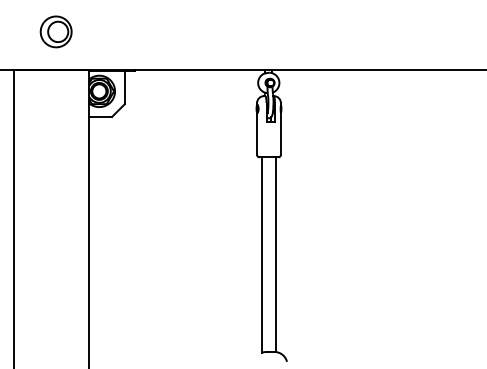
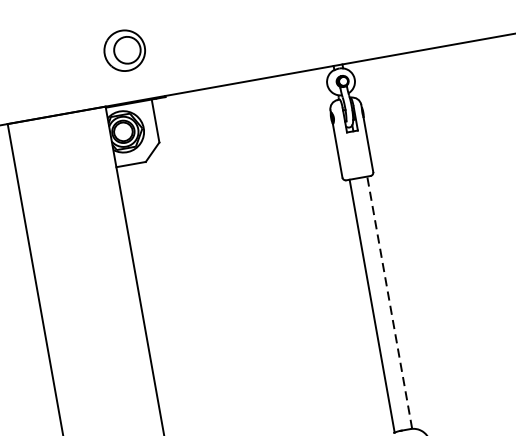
part: (55, 31) -> (123, 50), moved
line: (275, 254) -> (389, 302), solid -> dashed

